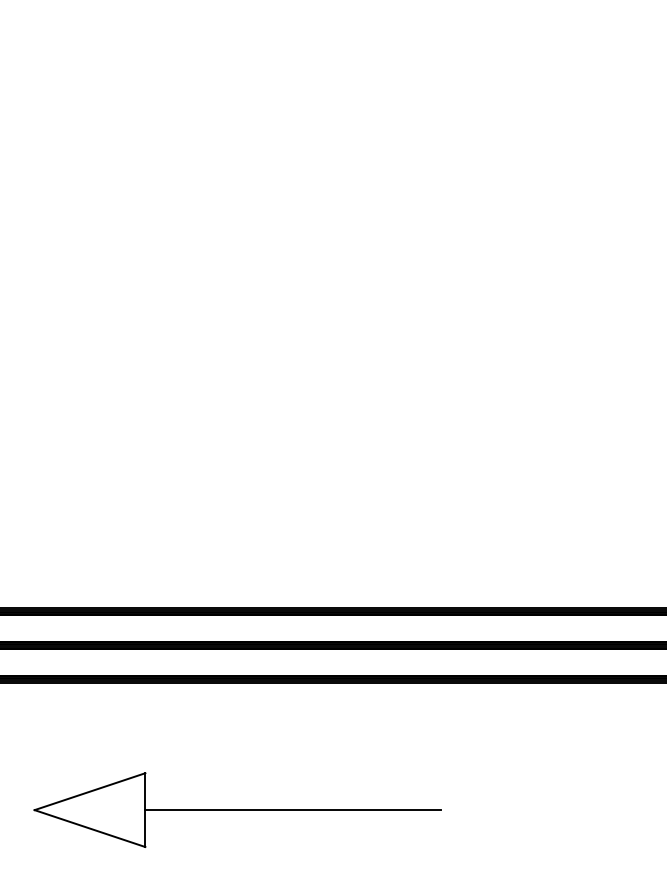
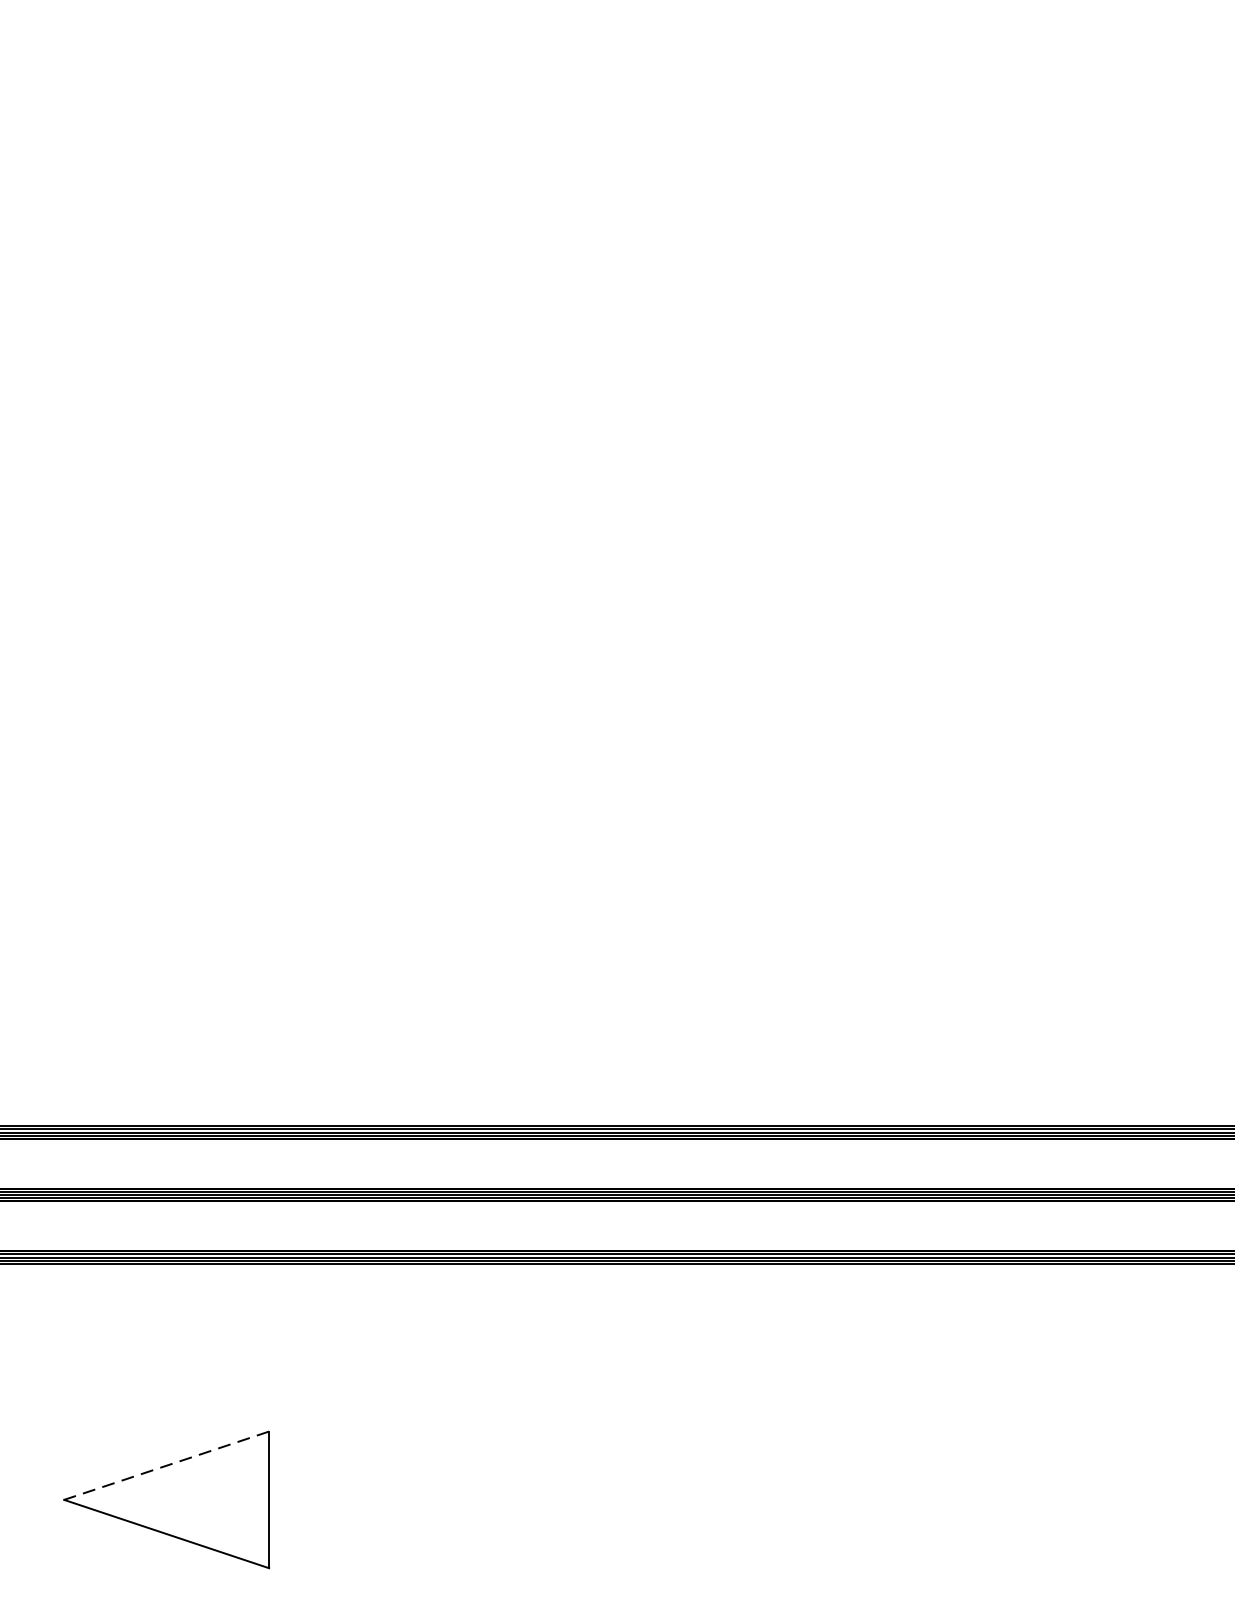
line: (89, 791) -> (165, 1465), solid -> dashed
line: (292, 810) -> (541, 1500), removed

